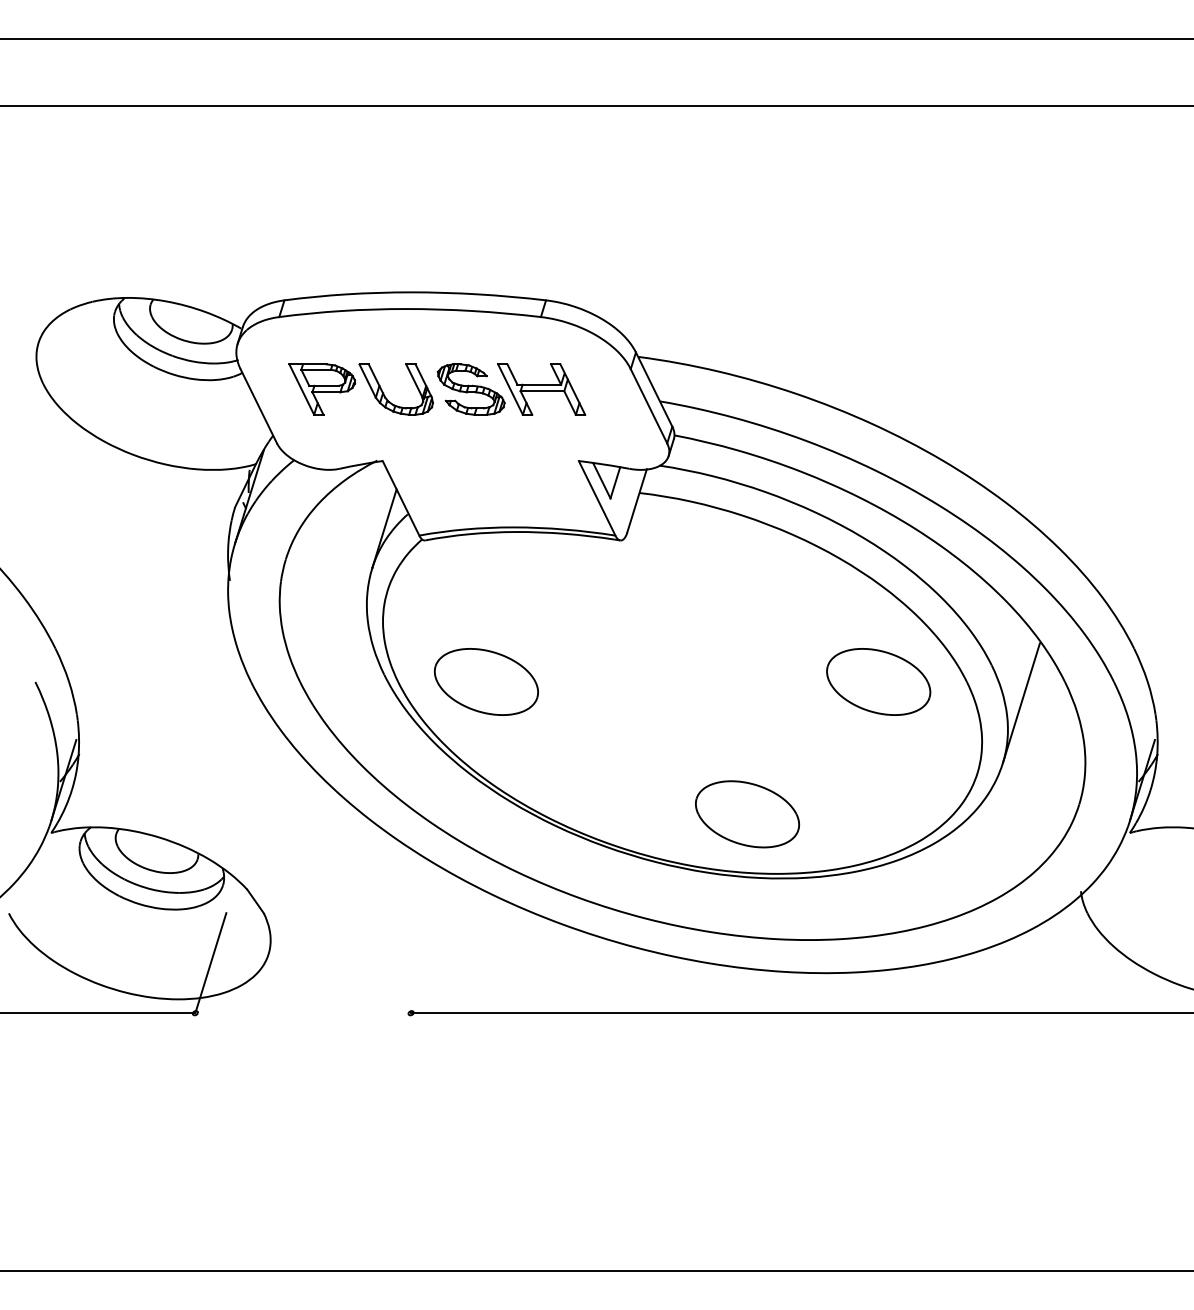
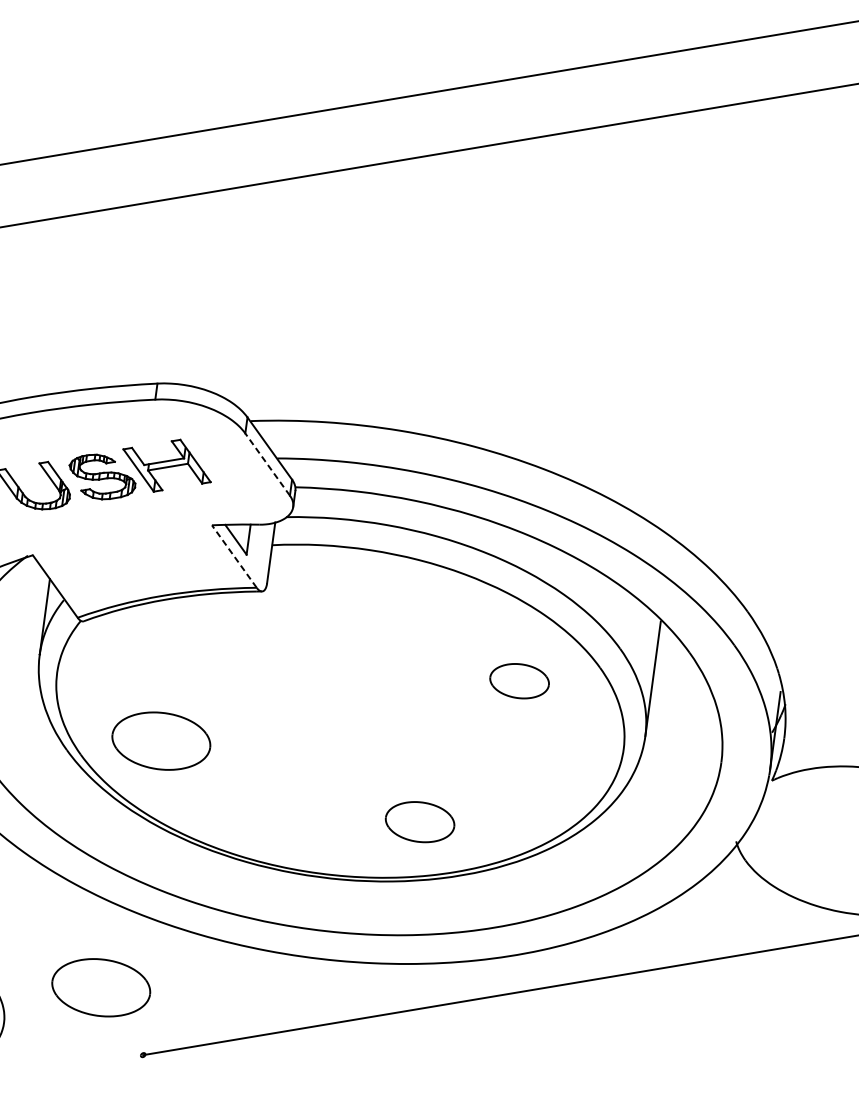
line: (648, 405) -> (267, 463), solid -> dashed
line: (597, 498) -> (234, 556), solid -> dashed
part: (878, 681) -> (519, 680), size x0.6
part: (747, 814) -> (419, 822), size x0.7
part: (377, 933) -> (100, 987), added

